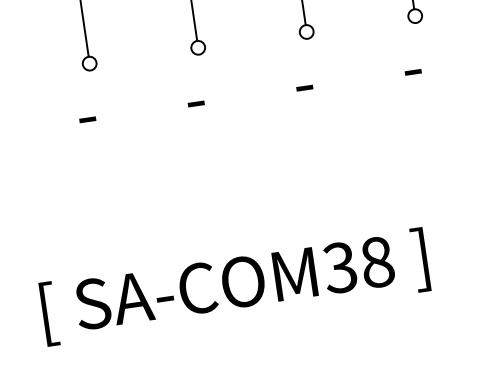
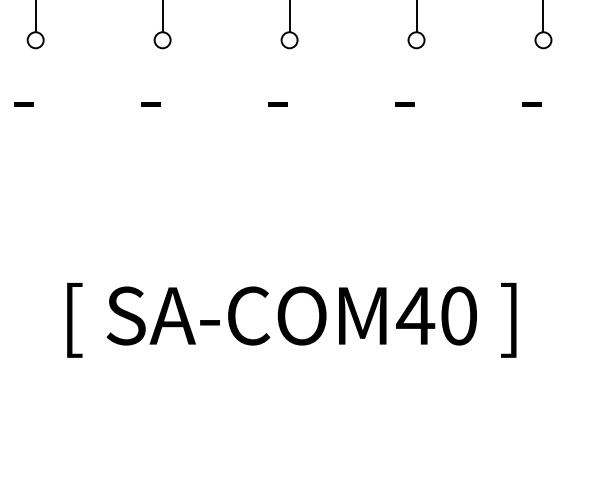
text: (358, 264) -> (436, 315), SA-COM38 -> SA-COM40

